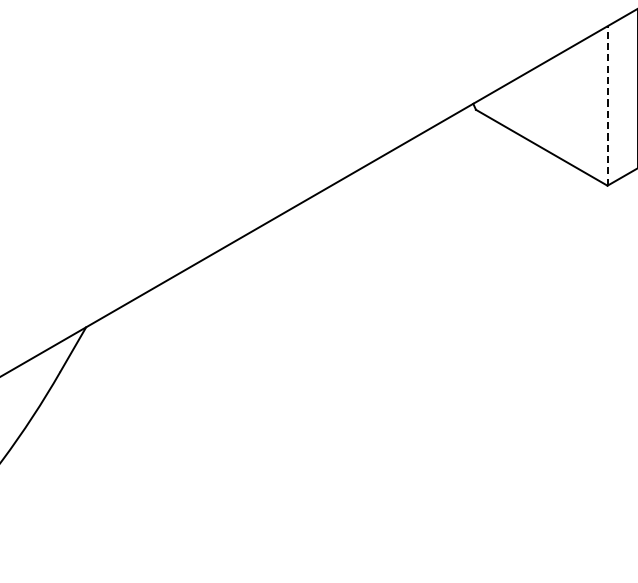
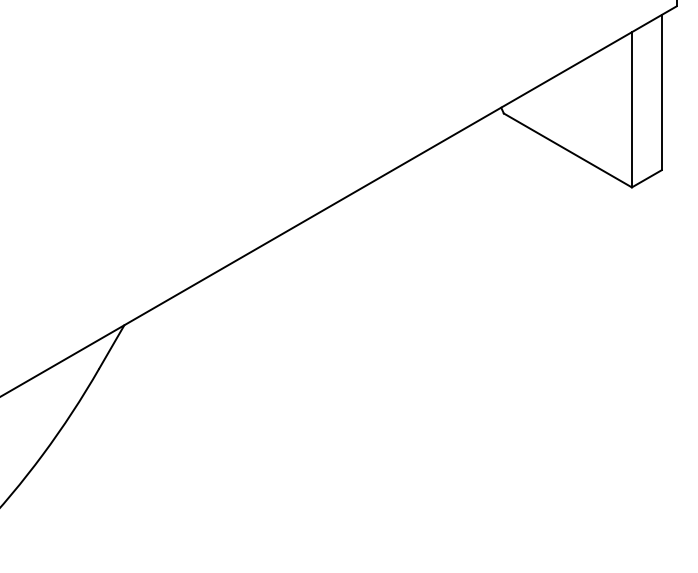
line: (607, 105) -> (631, 109), dashed -> solid

